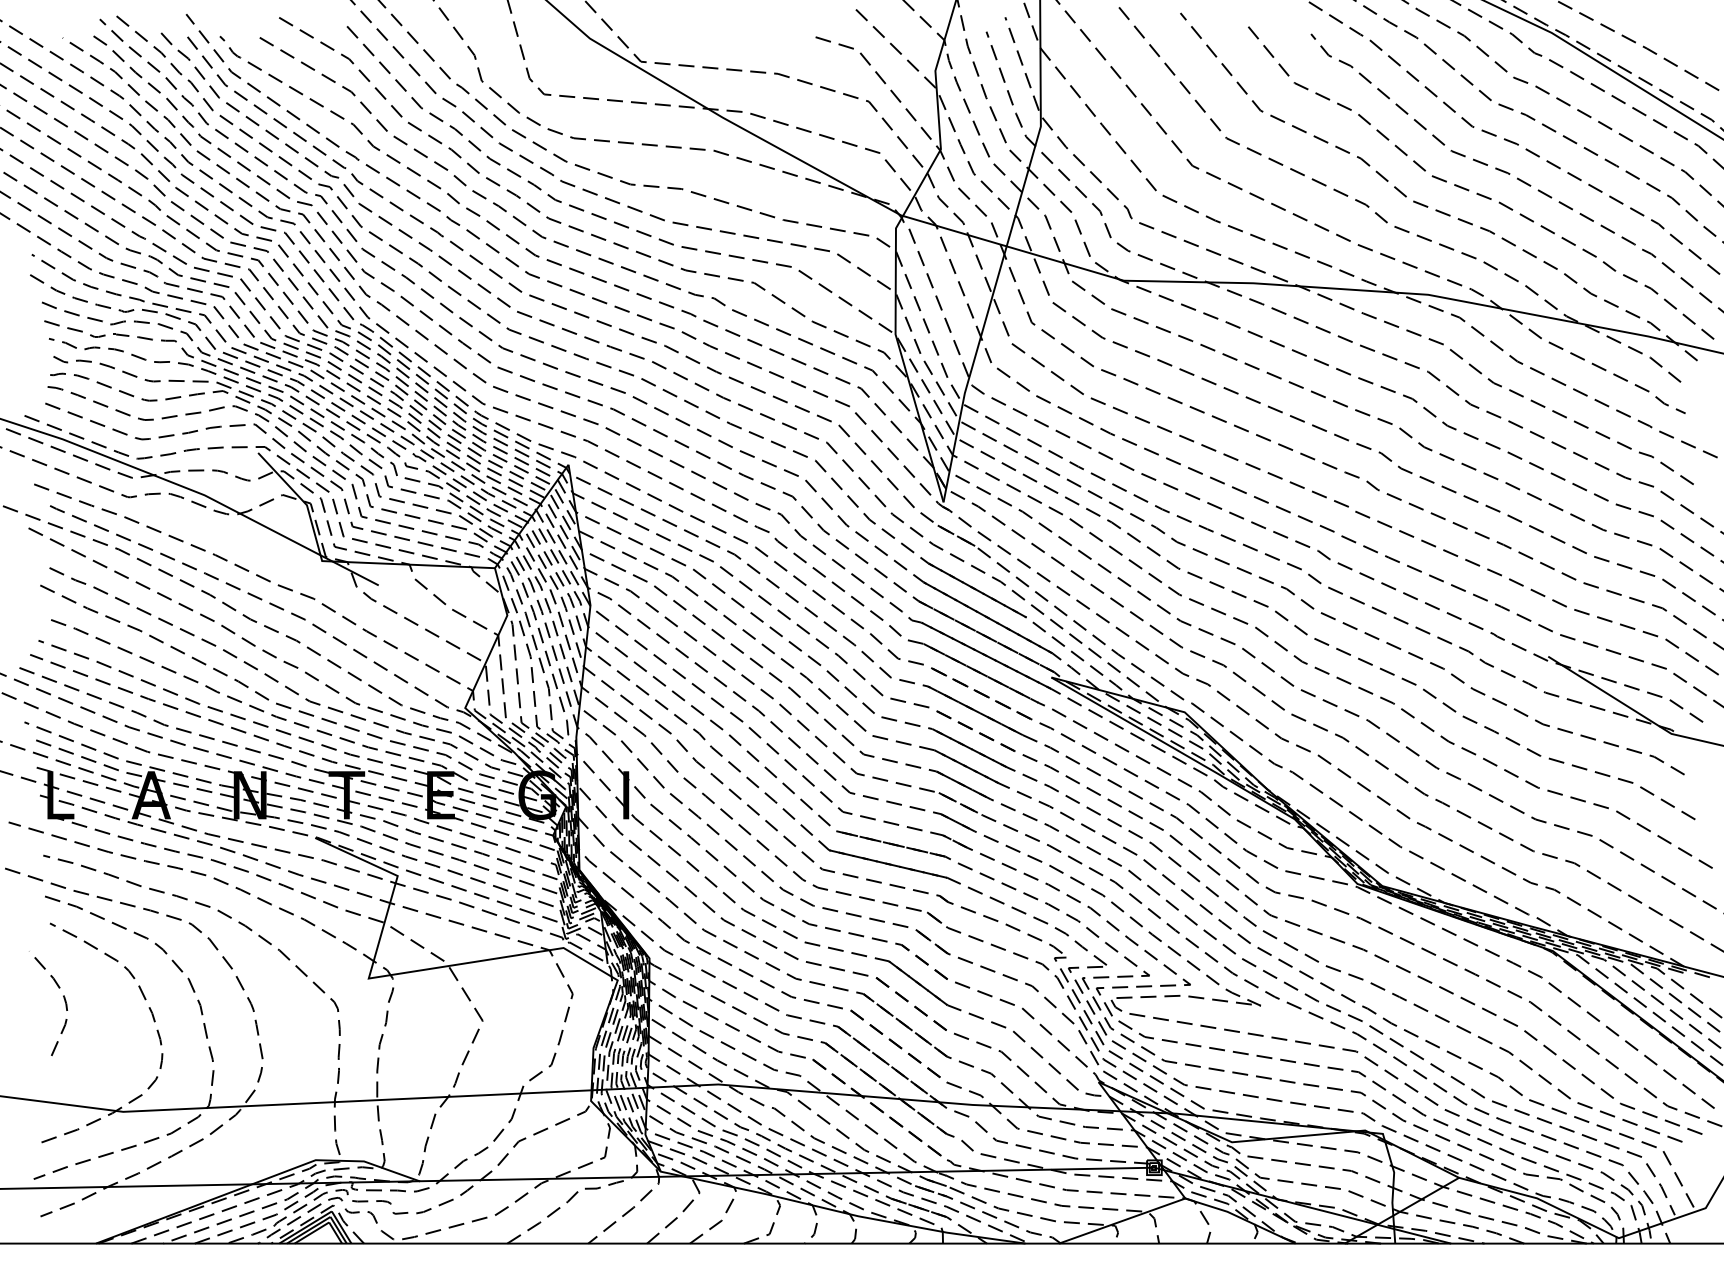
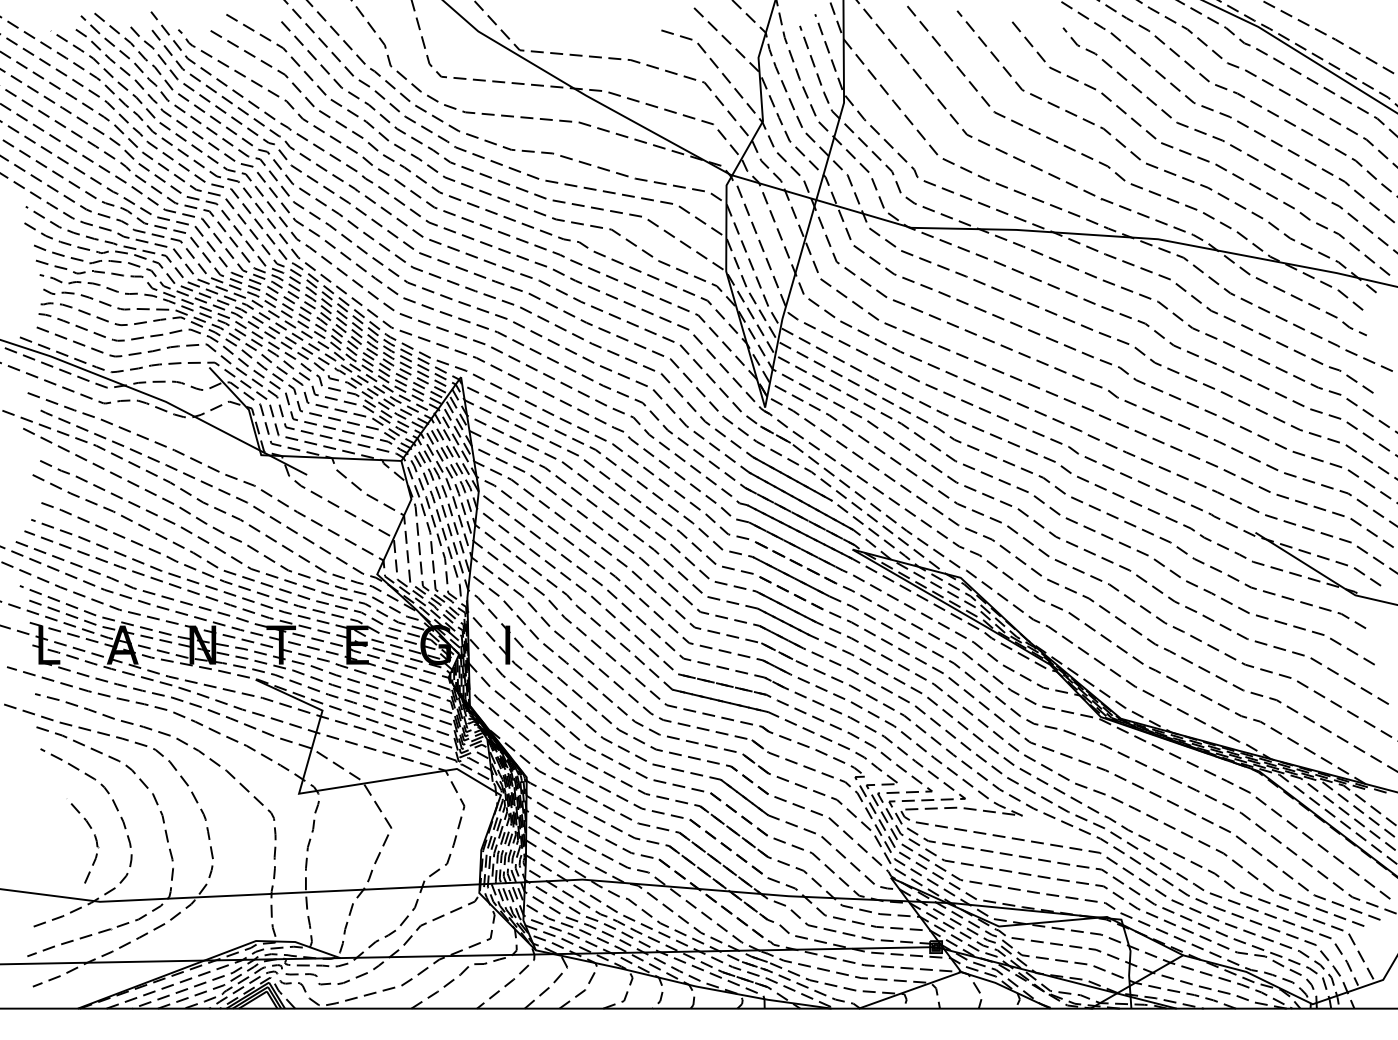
curve: (63, 999) -> (94, 837), moved

